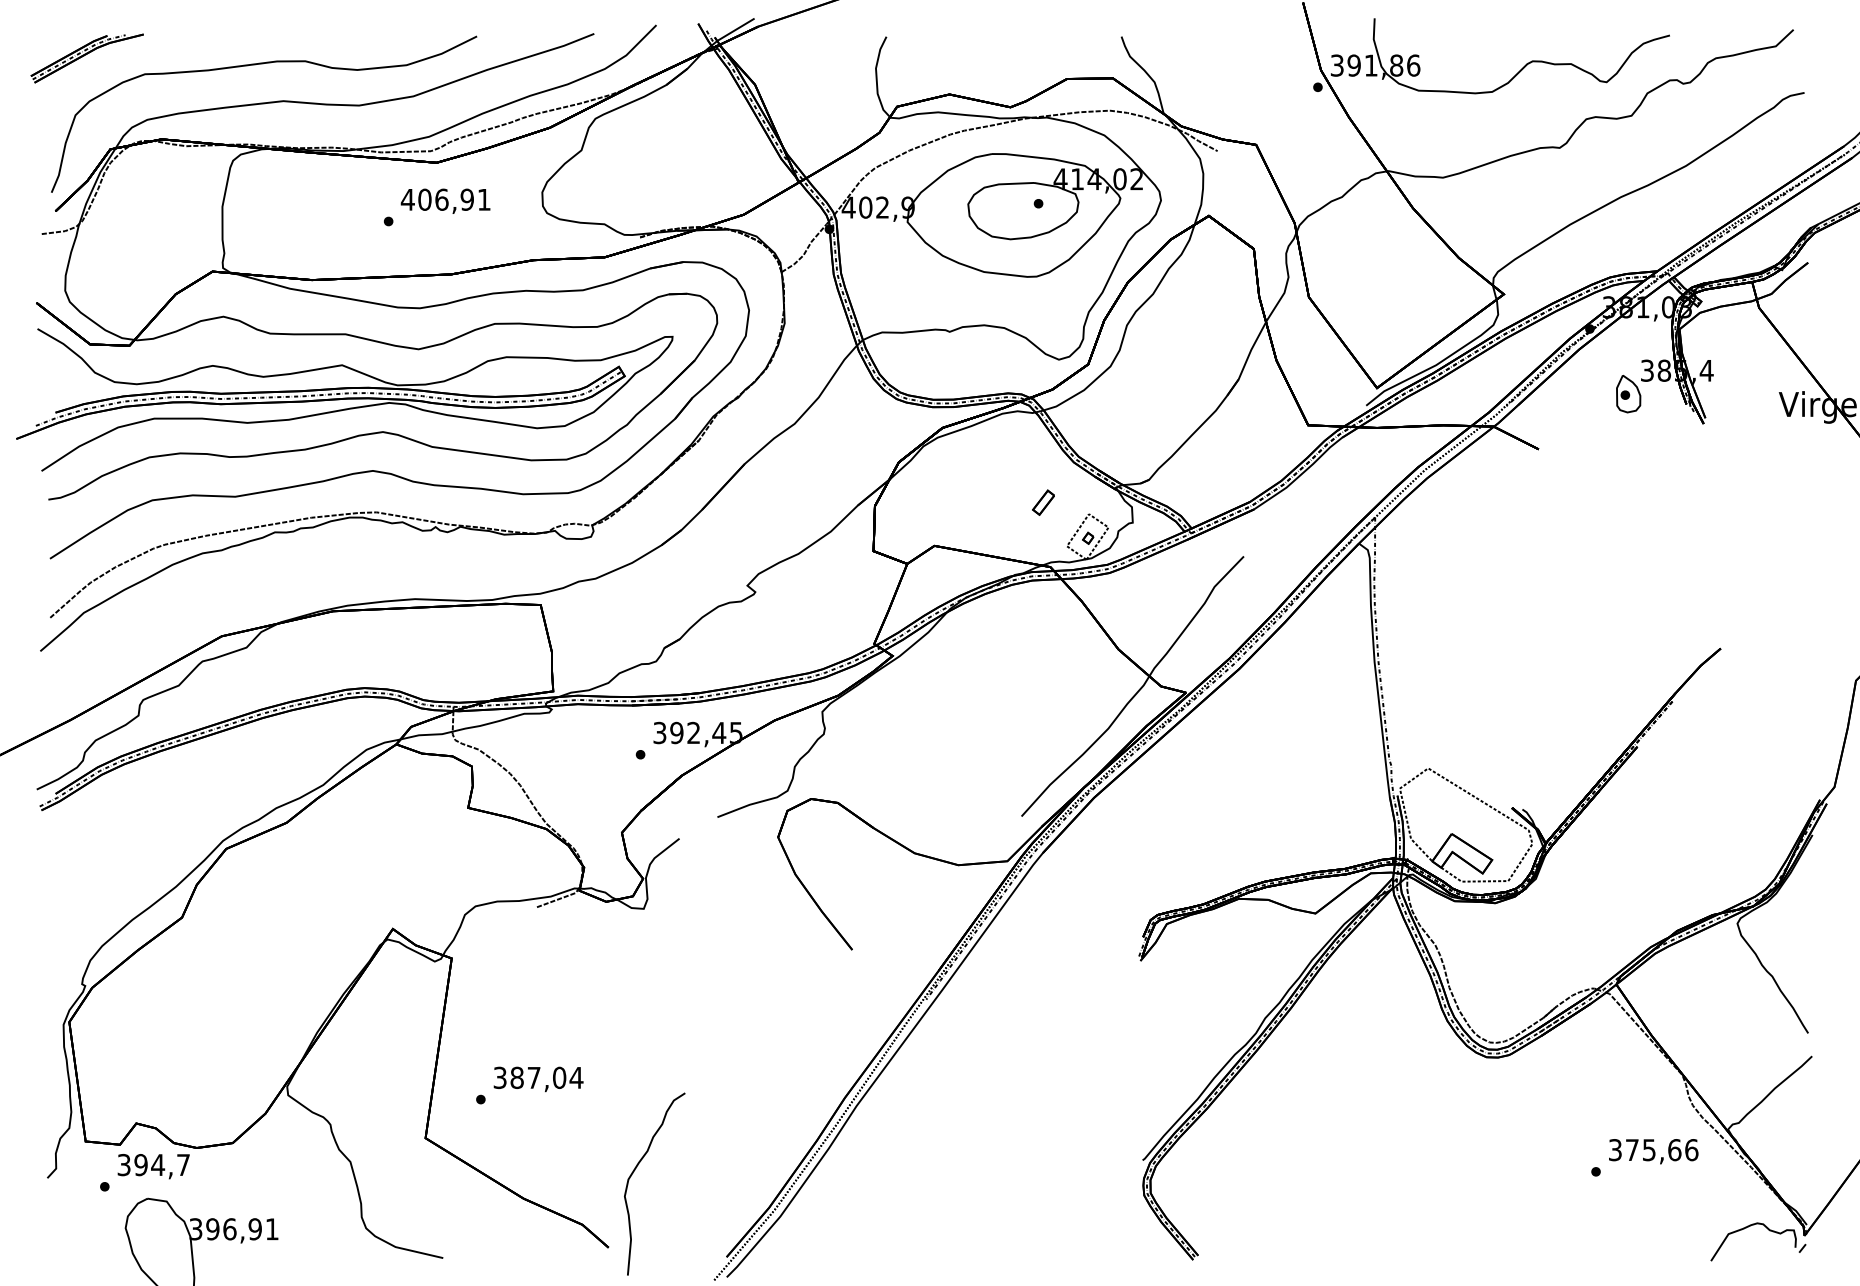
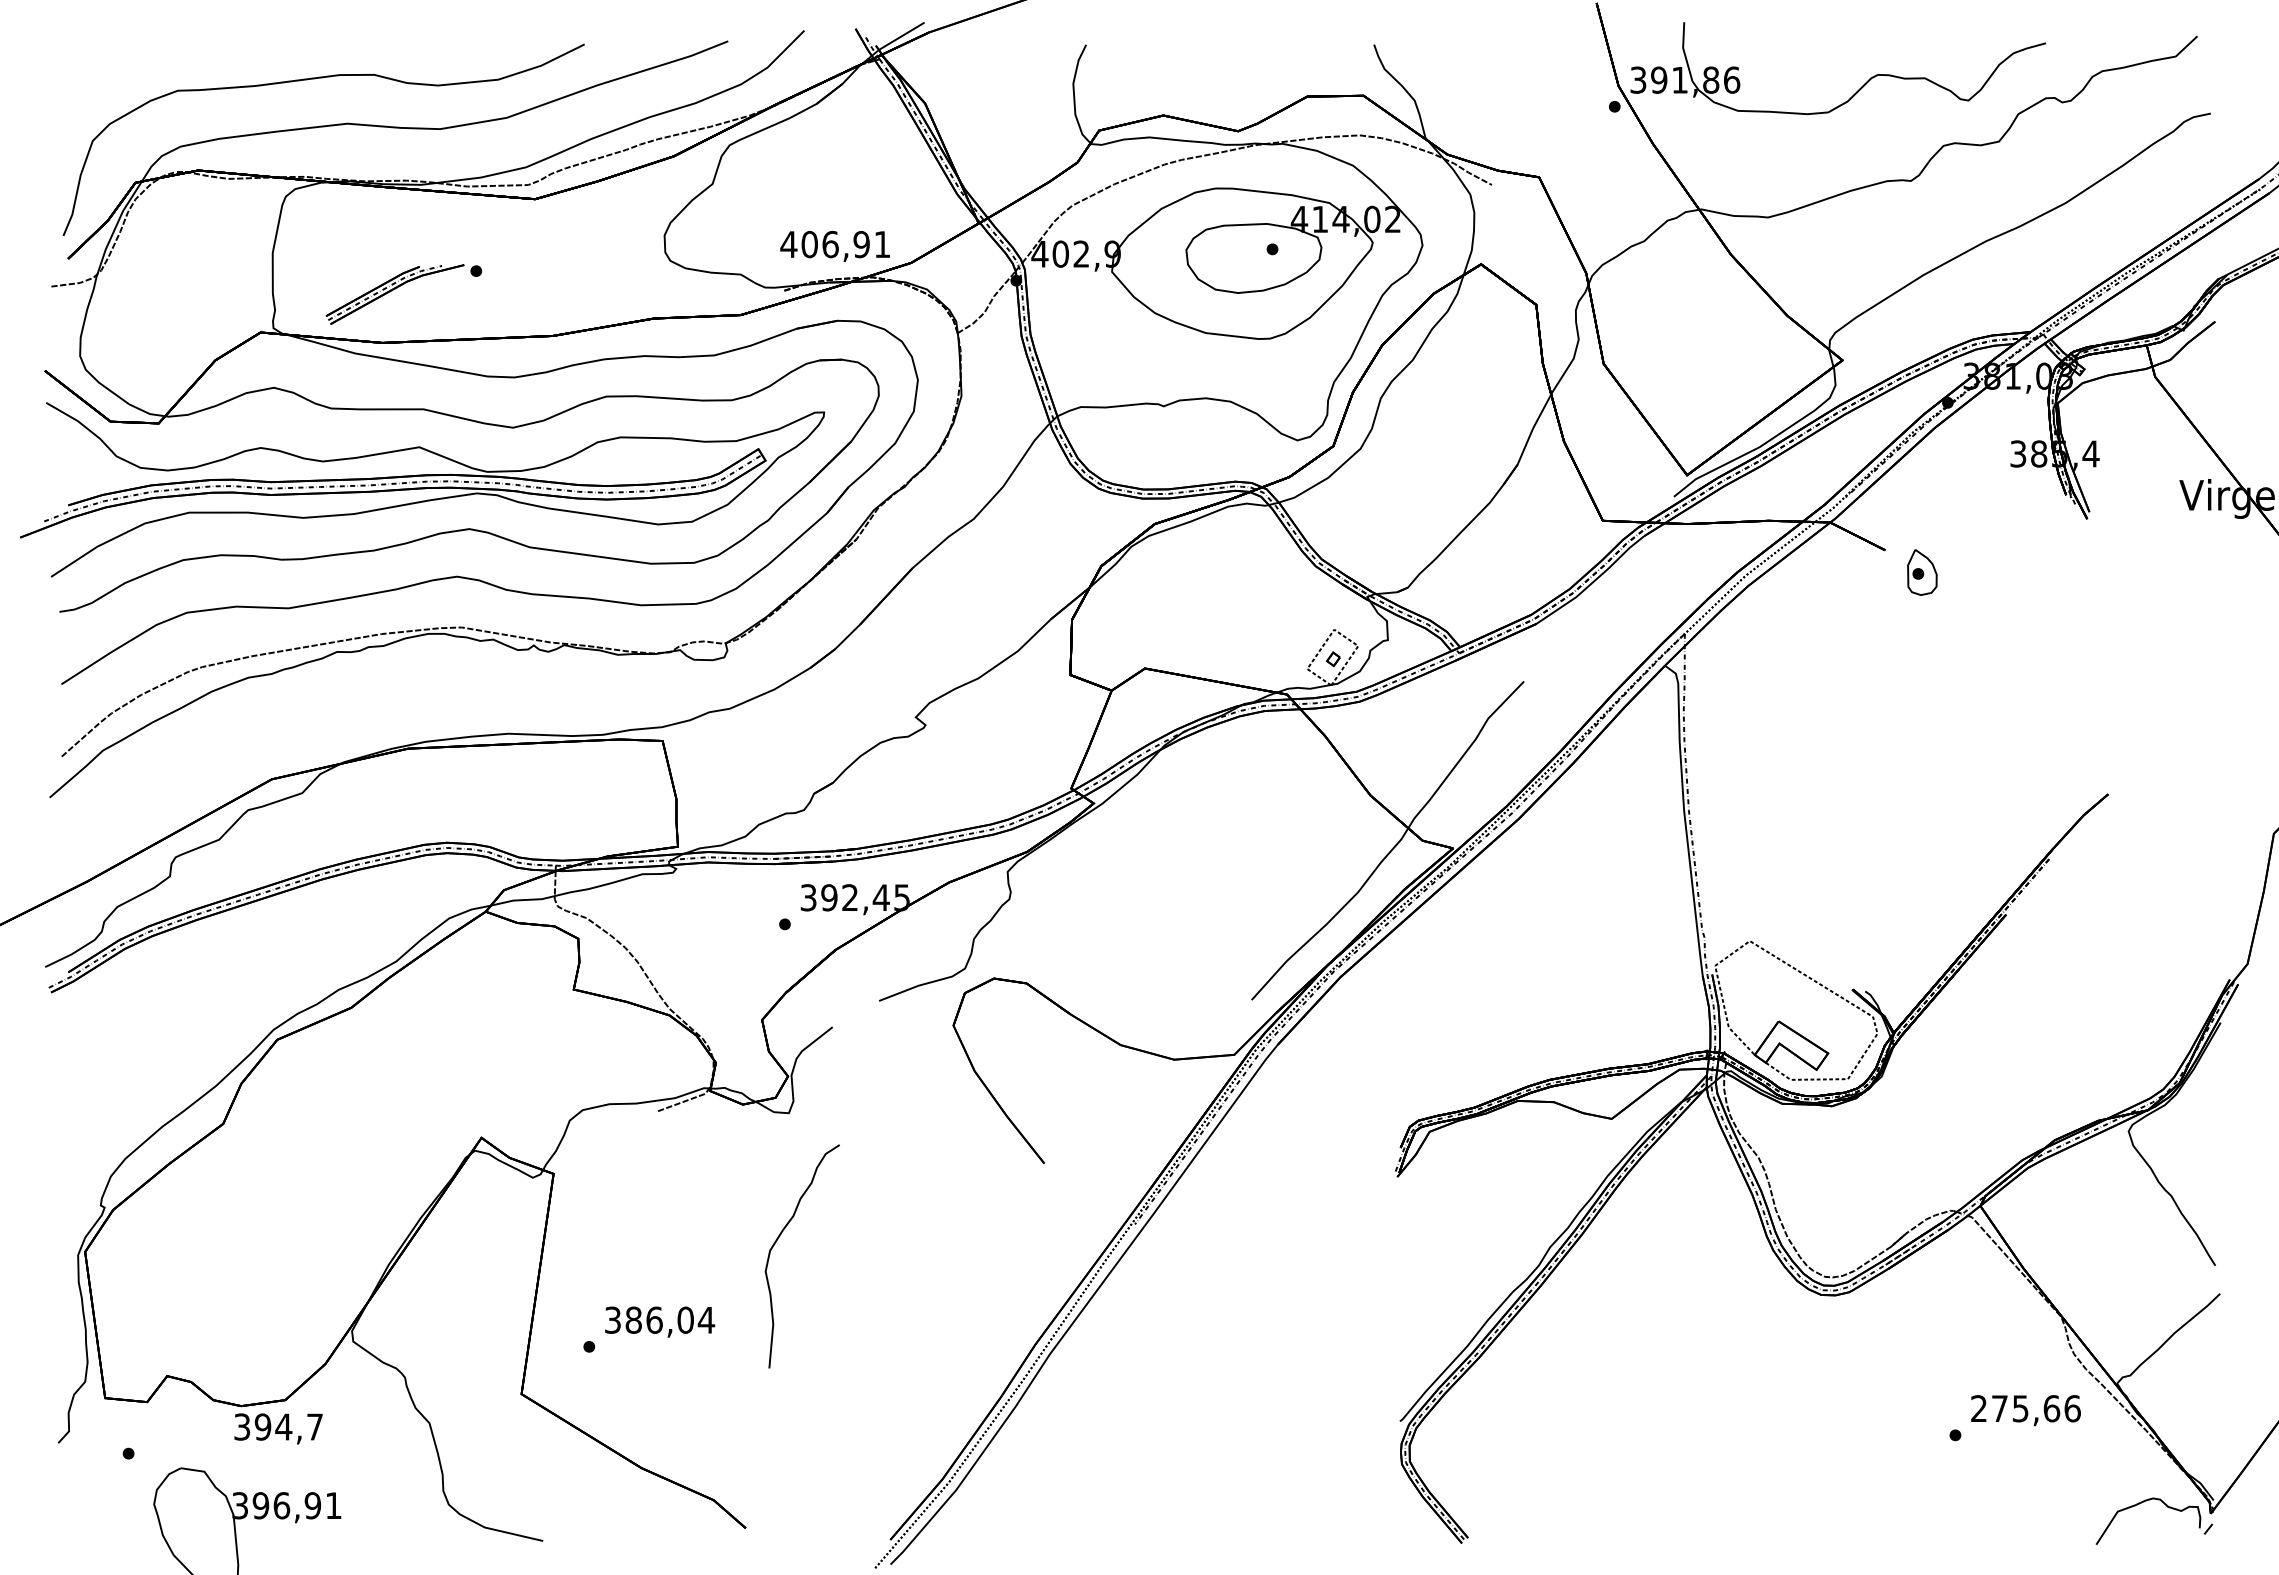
part: (86, 58) -> (394, 294), moved
text: (445, 200) -> (834, 245), moved
part: (1628, 394) -> (1922, 572), moved
part: (1043, 502) -> (1278, 615), removed
text: (534, 1077) -> (654, 1319), 387,04 -> 386,04
text: (1614, 1149) -> (1978, 1408), 375,66 -> 275,66
text: (153, 1166) -> (278, 1428), moved
curve: (635, 1170) -> (778, 1239), moved

